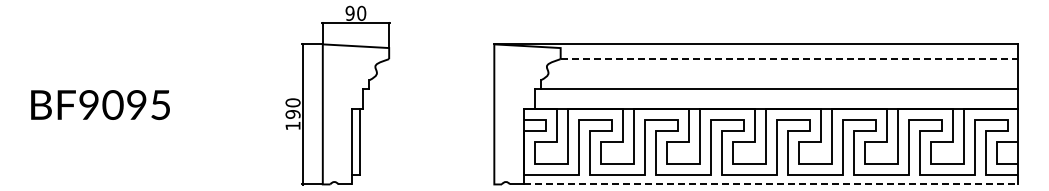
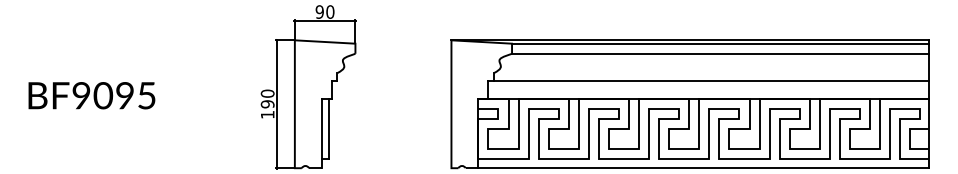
line: (788, 48) -> (720, 44), added
line: (789, 59) -> (720, 54), dashed -> solid
line: (770, 184) -> (703, 168), dashed -> solid

